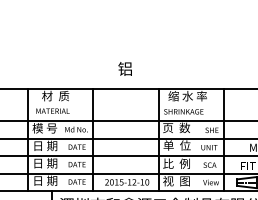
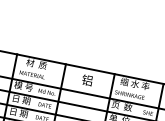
text: (124, 68) -> (86, 79), moved

